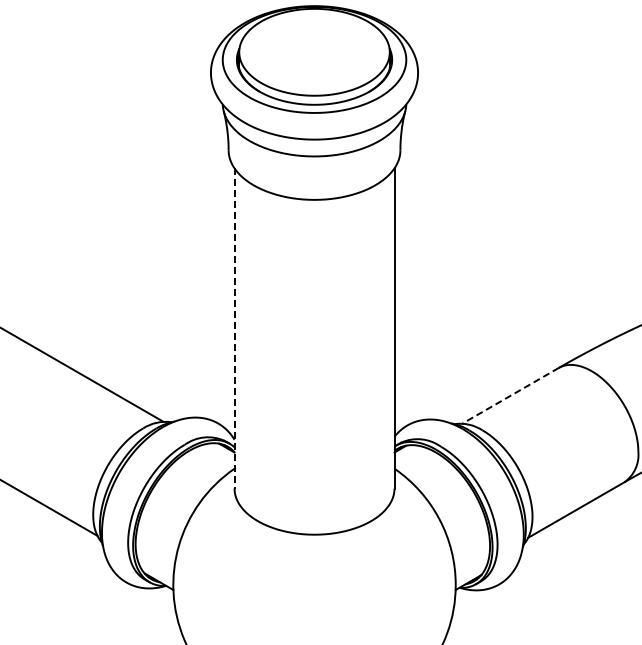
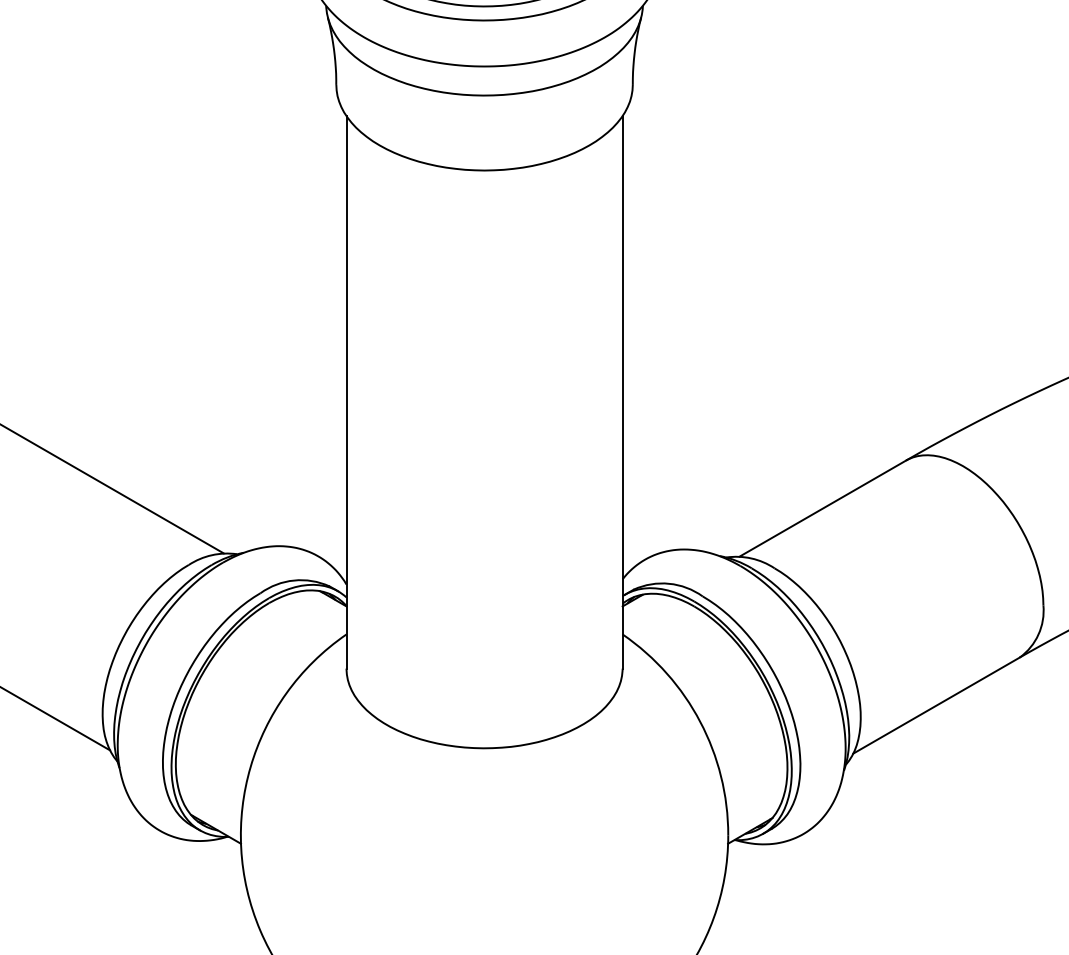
line: (234, 328) -> (346, 392), dashed -> solid
line: (510, 395) -> (822, 508), dashed -> solid

